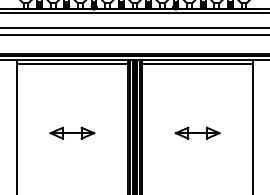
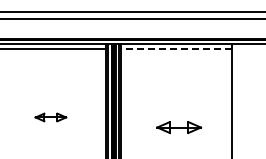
line: (197, 64) -> (176, 48), solid -> dashed
part: (72, 132) -> (51, 116), size x0.7
part: (197, 132) -> (179, 126), moved

